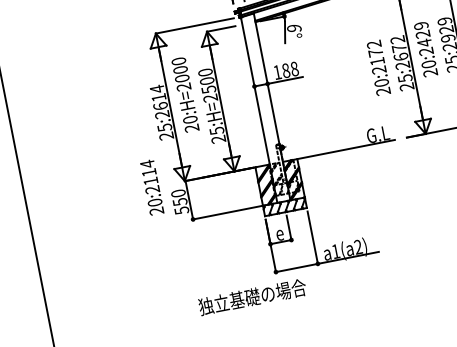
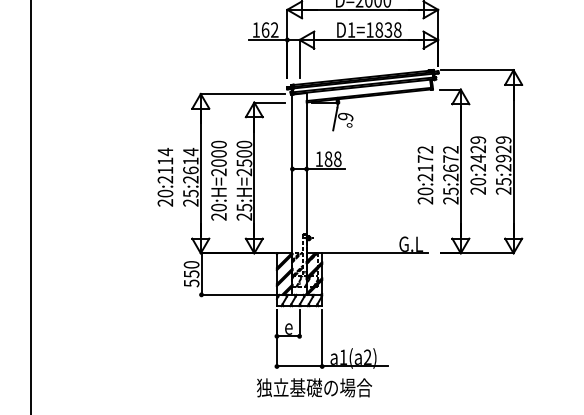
text: (184, 94) -> (218, 180), moved
text: (152, 187) -> (165, 177), moved
text: (252, 296) -> (314, 387), moved

